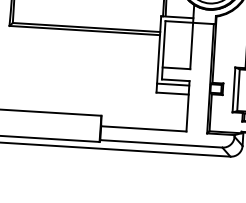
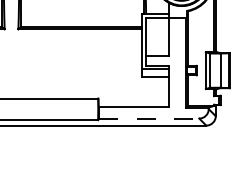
line: (161, 143) -> (149, 118), solid -> dashed

